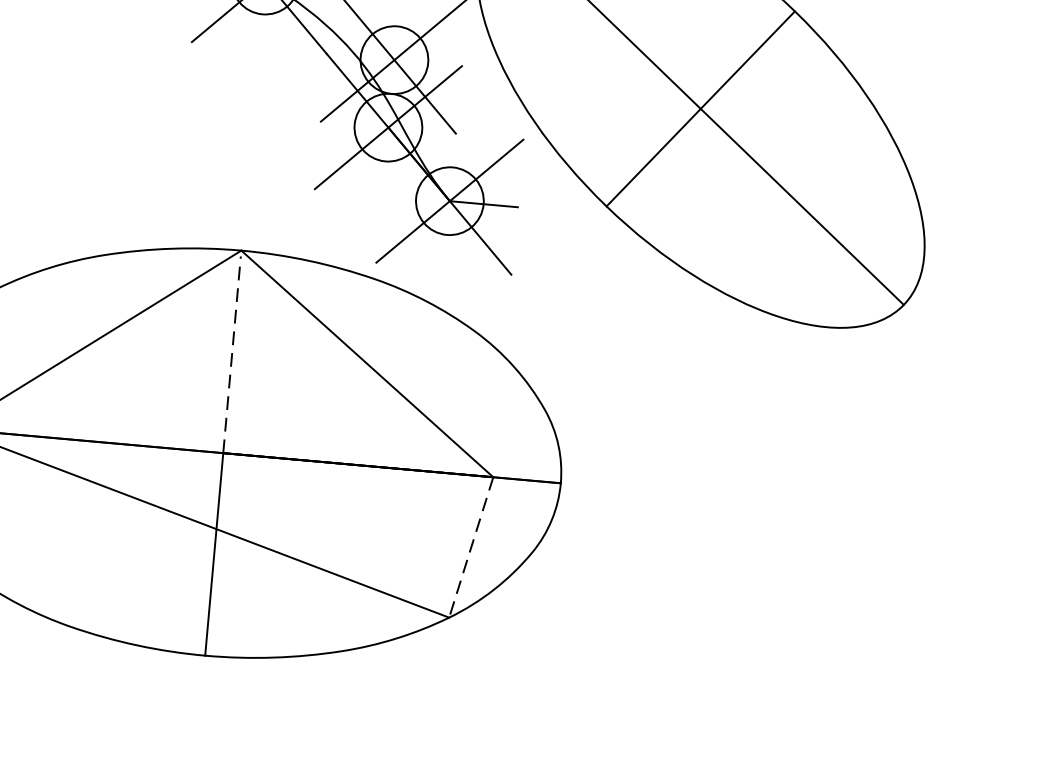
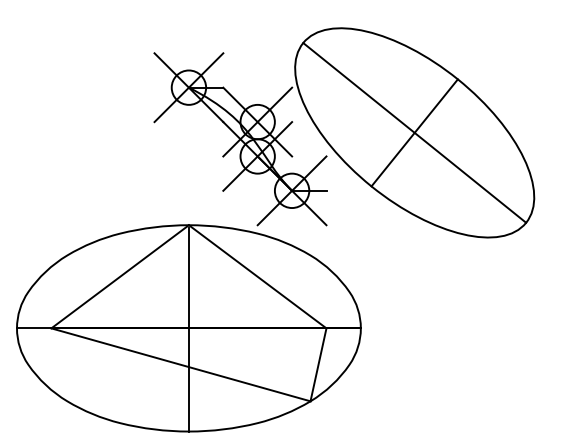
line: (231, 353) -> (188, 277), dashed -> solid
line: (471, 548) -> (318, 365), dashed -> solid

